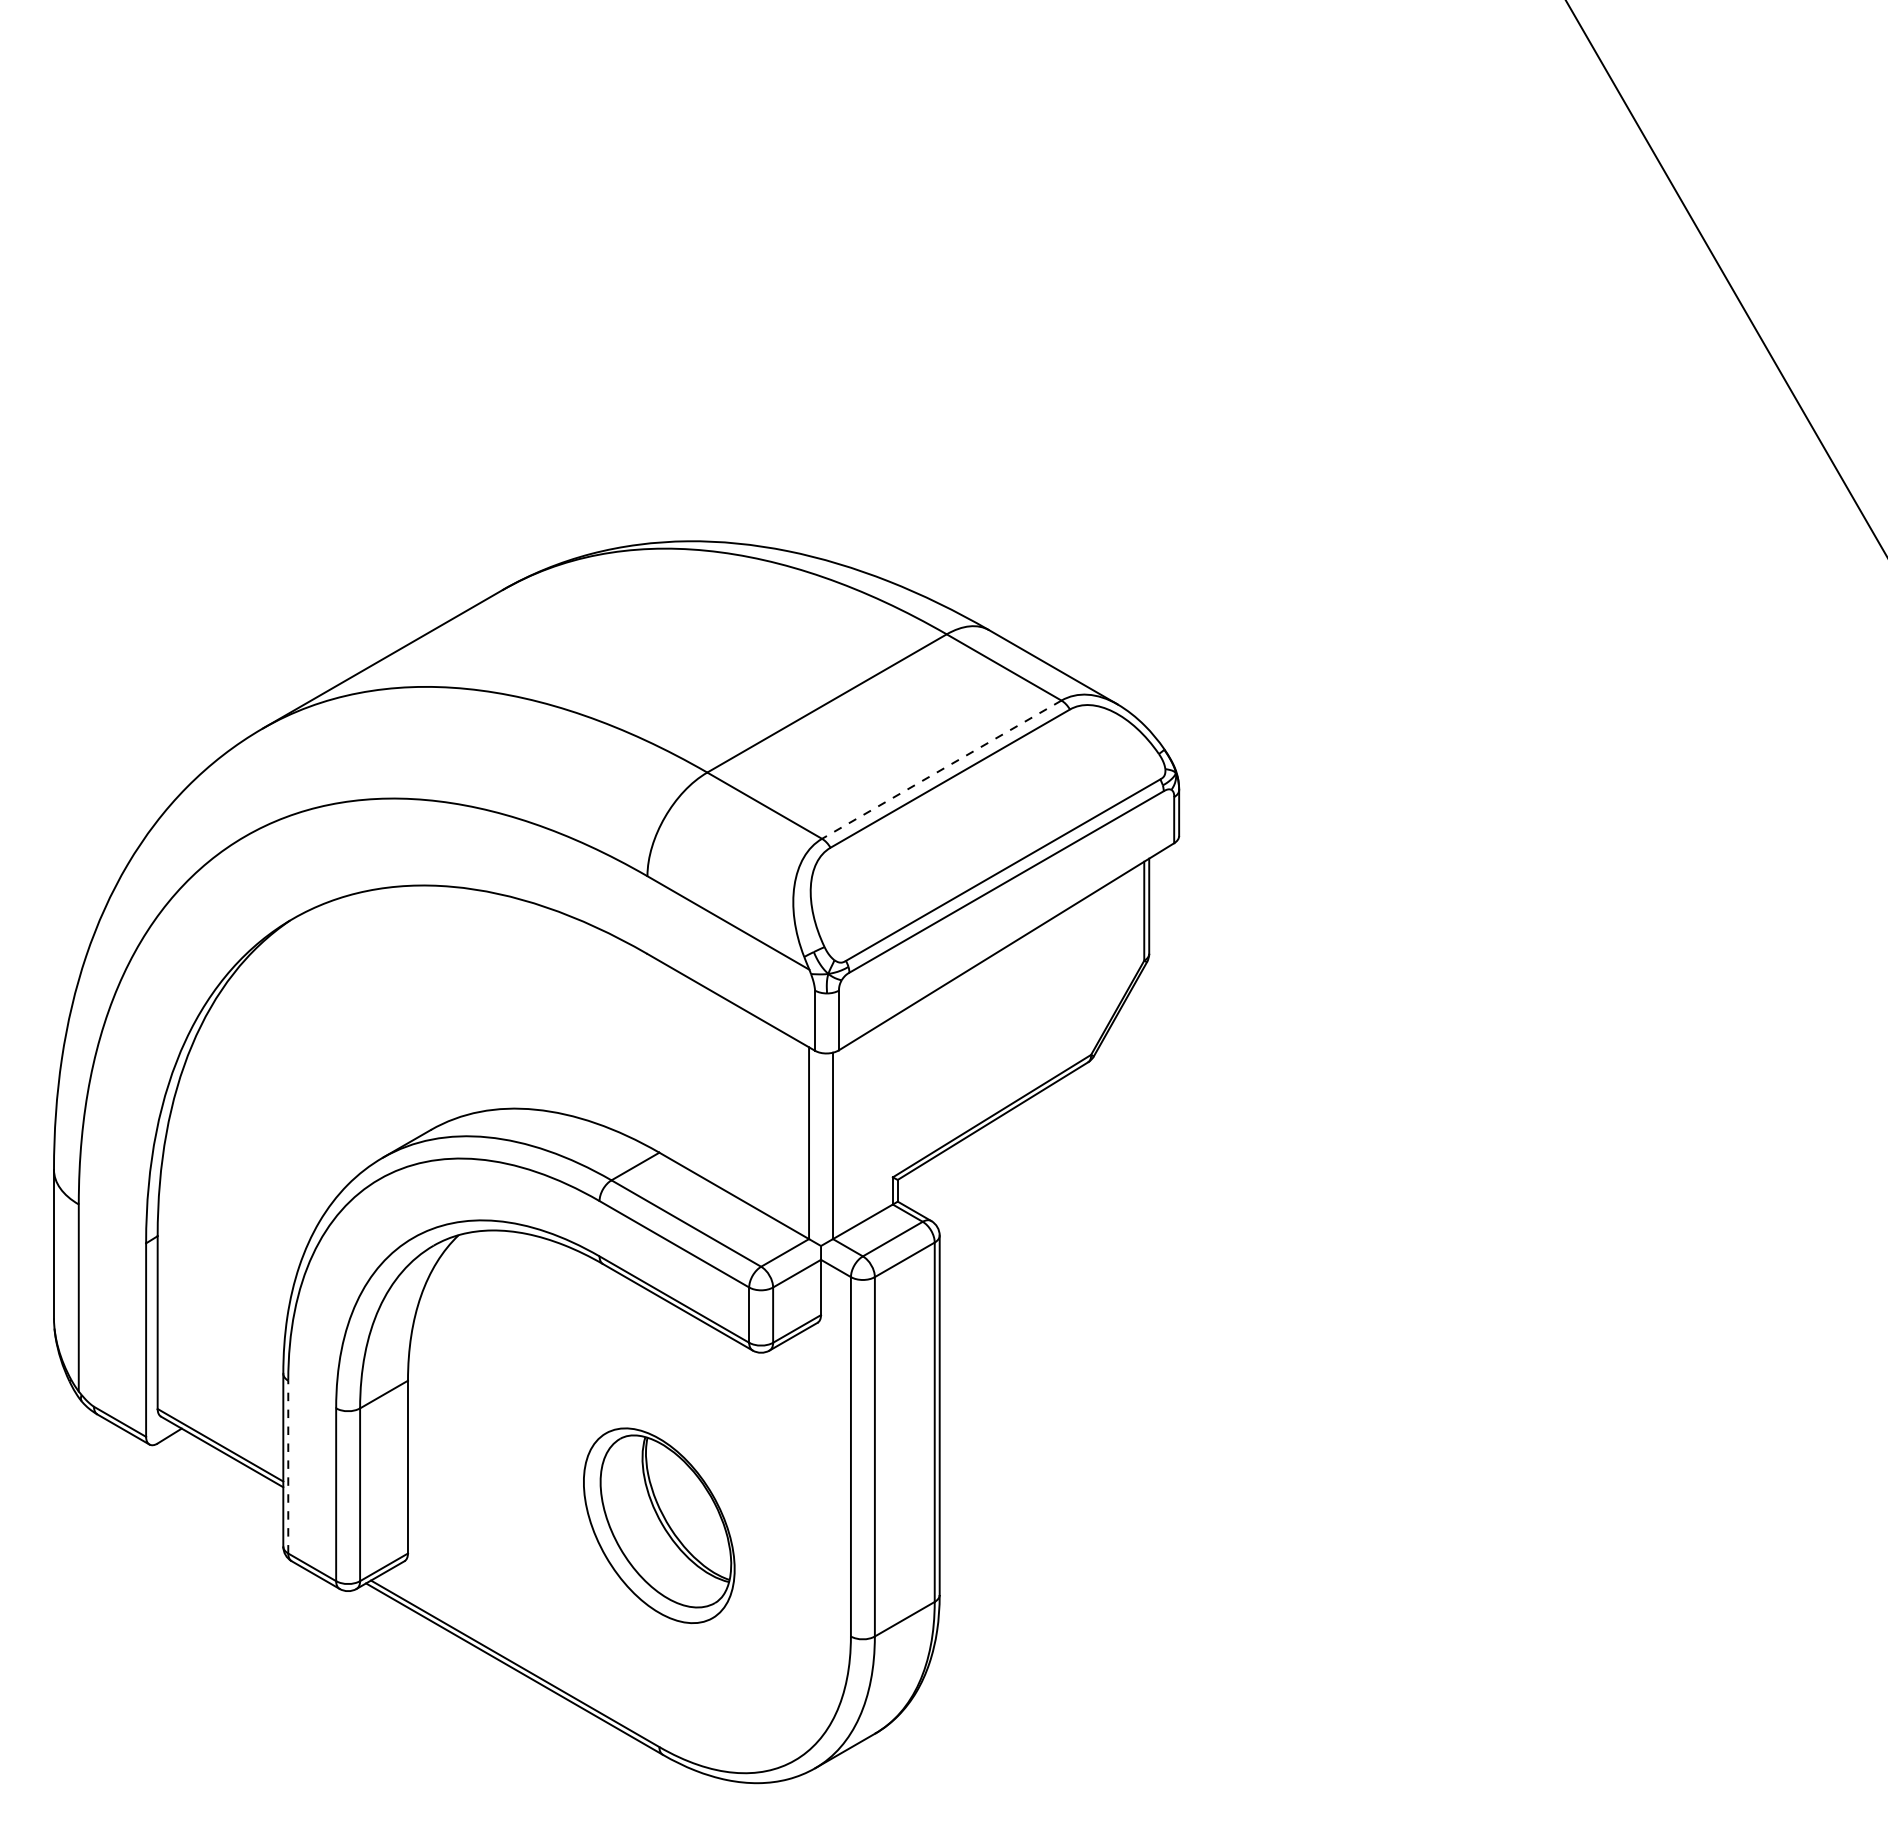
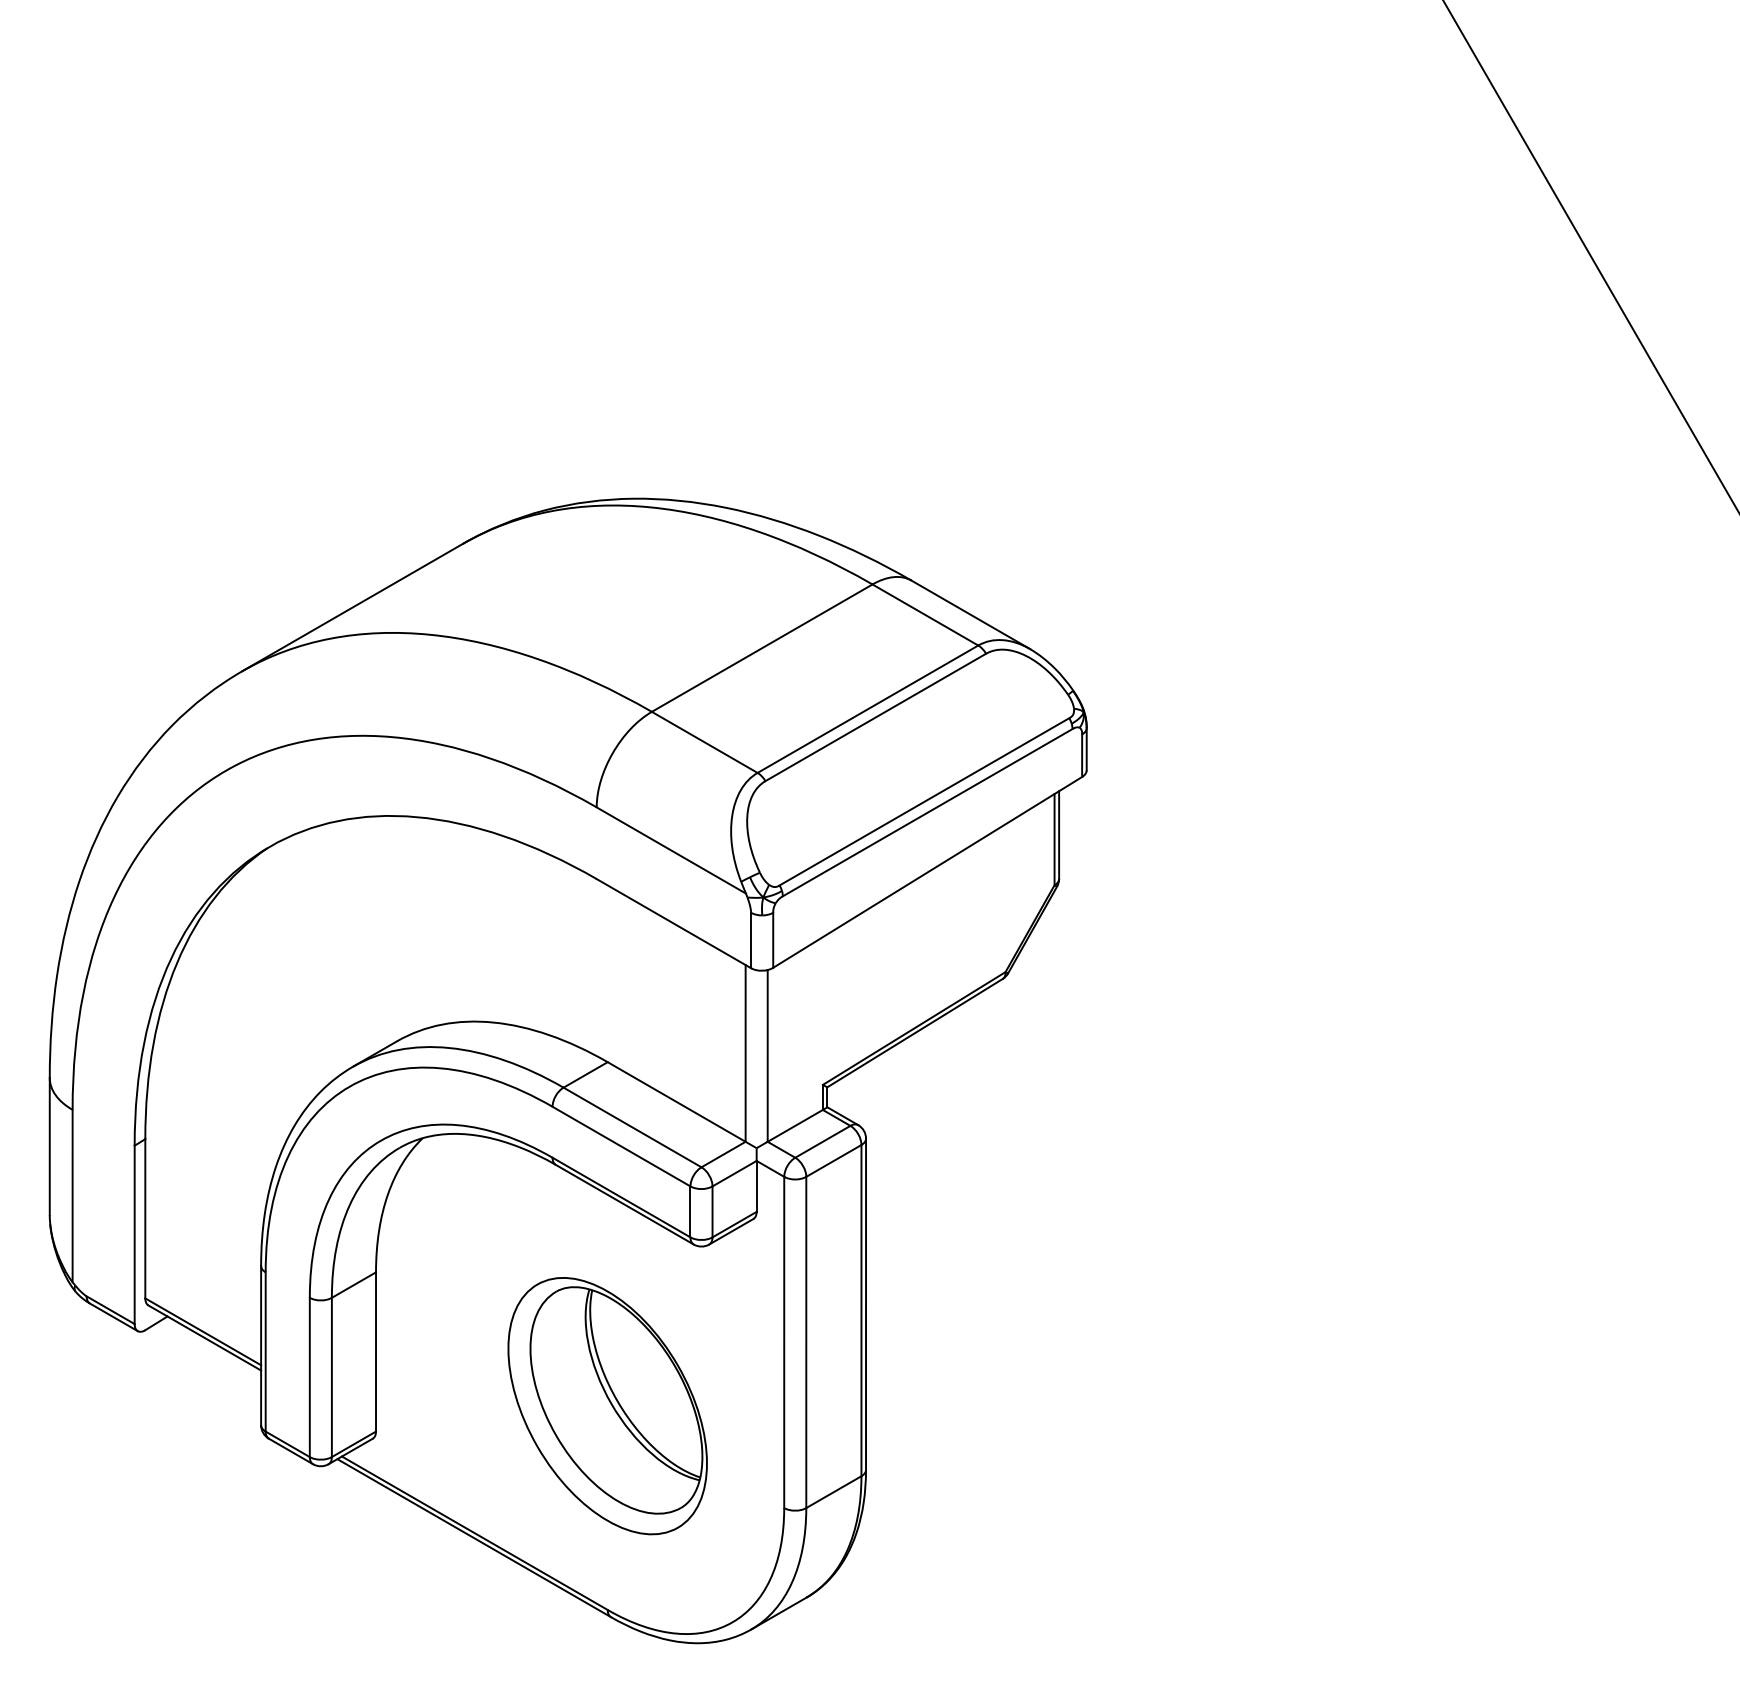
line: (941, 769) -> (867, 709), dashed -> solid
line: (288, 1466) -> (265, 1351), dashed -> solid
part: (658, 1525) -> (606, 1405), size x1.43

